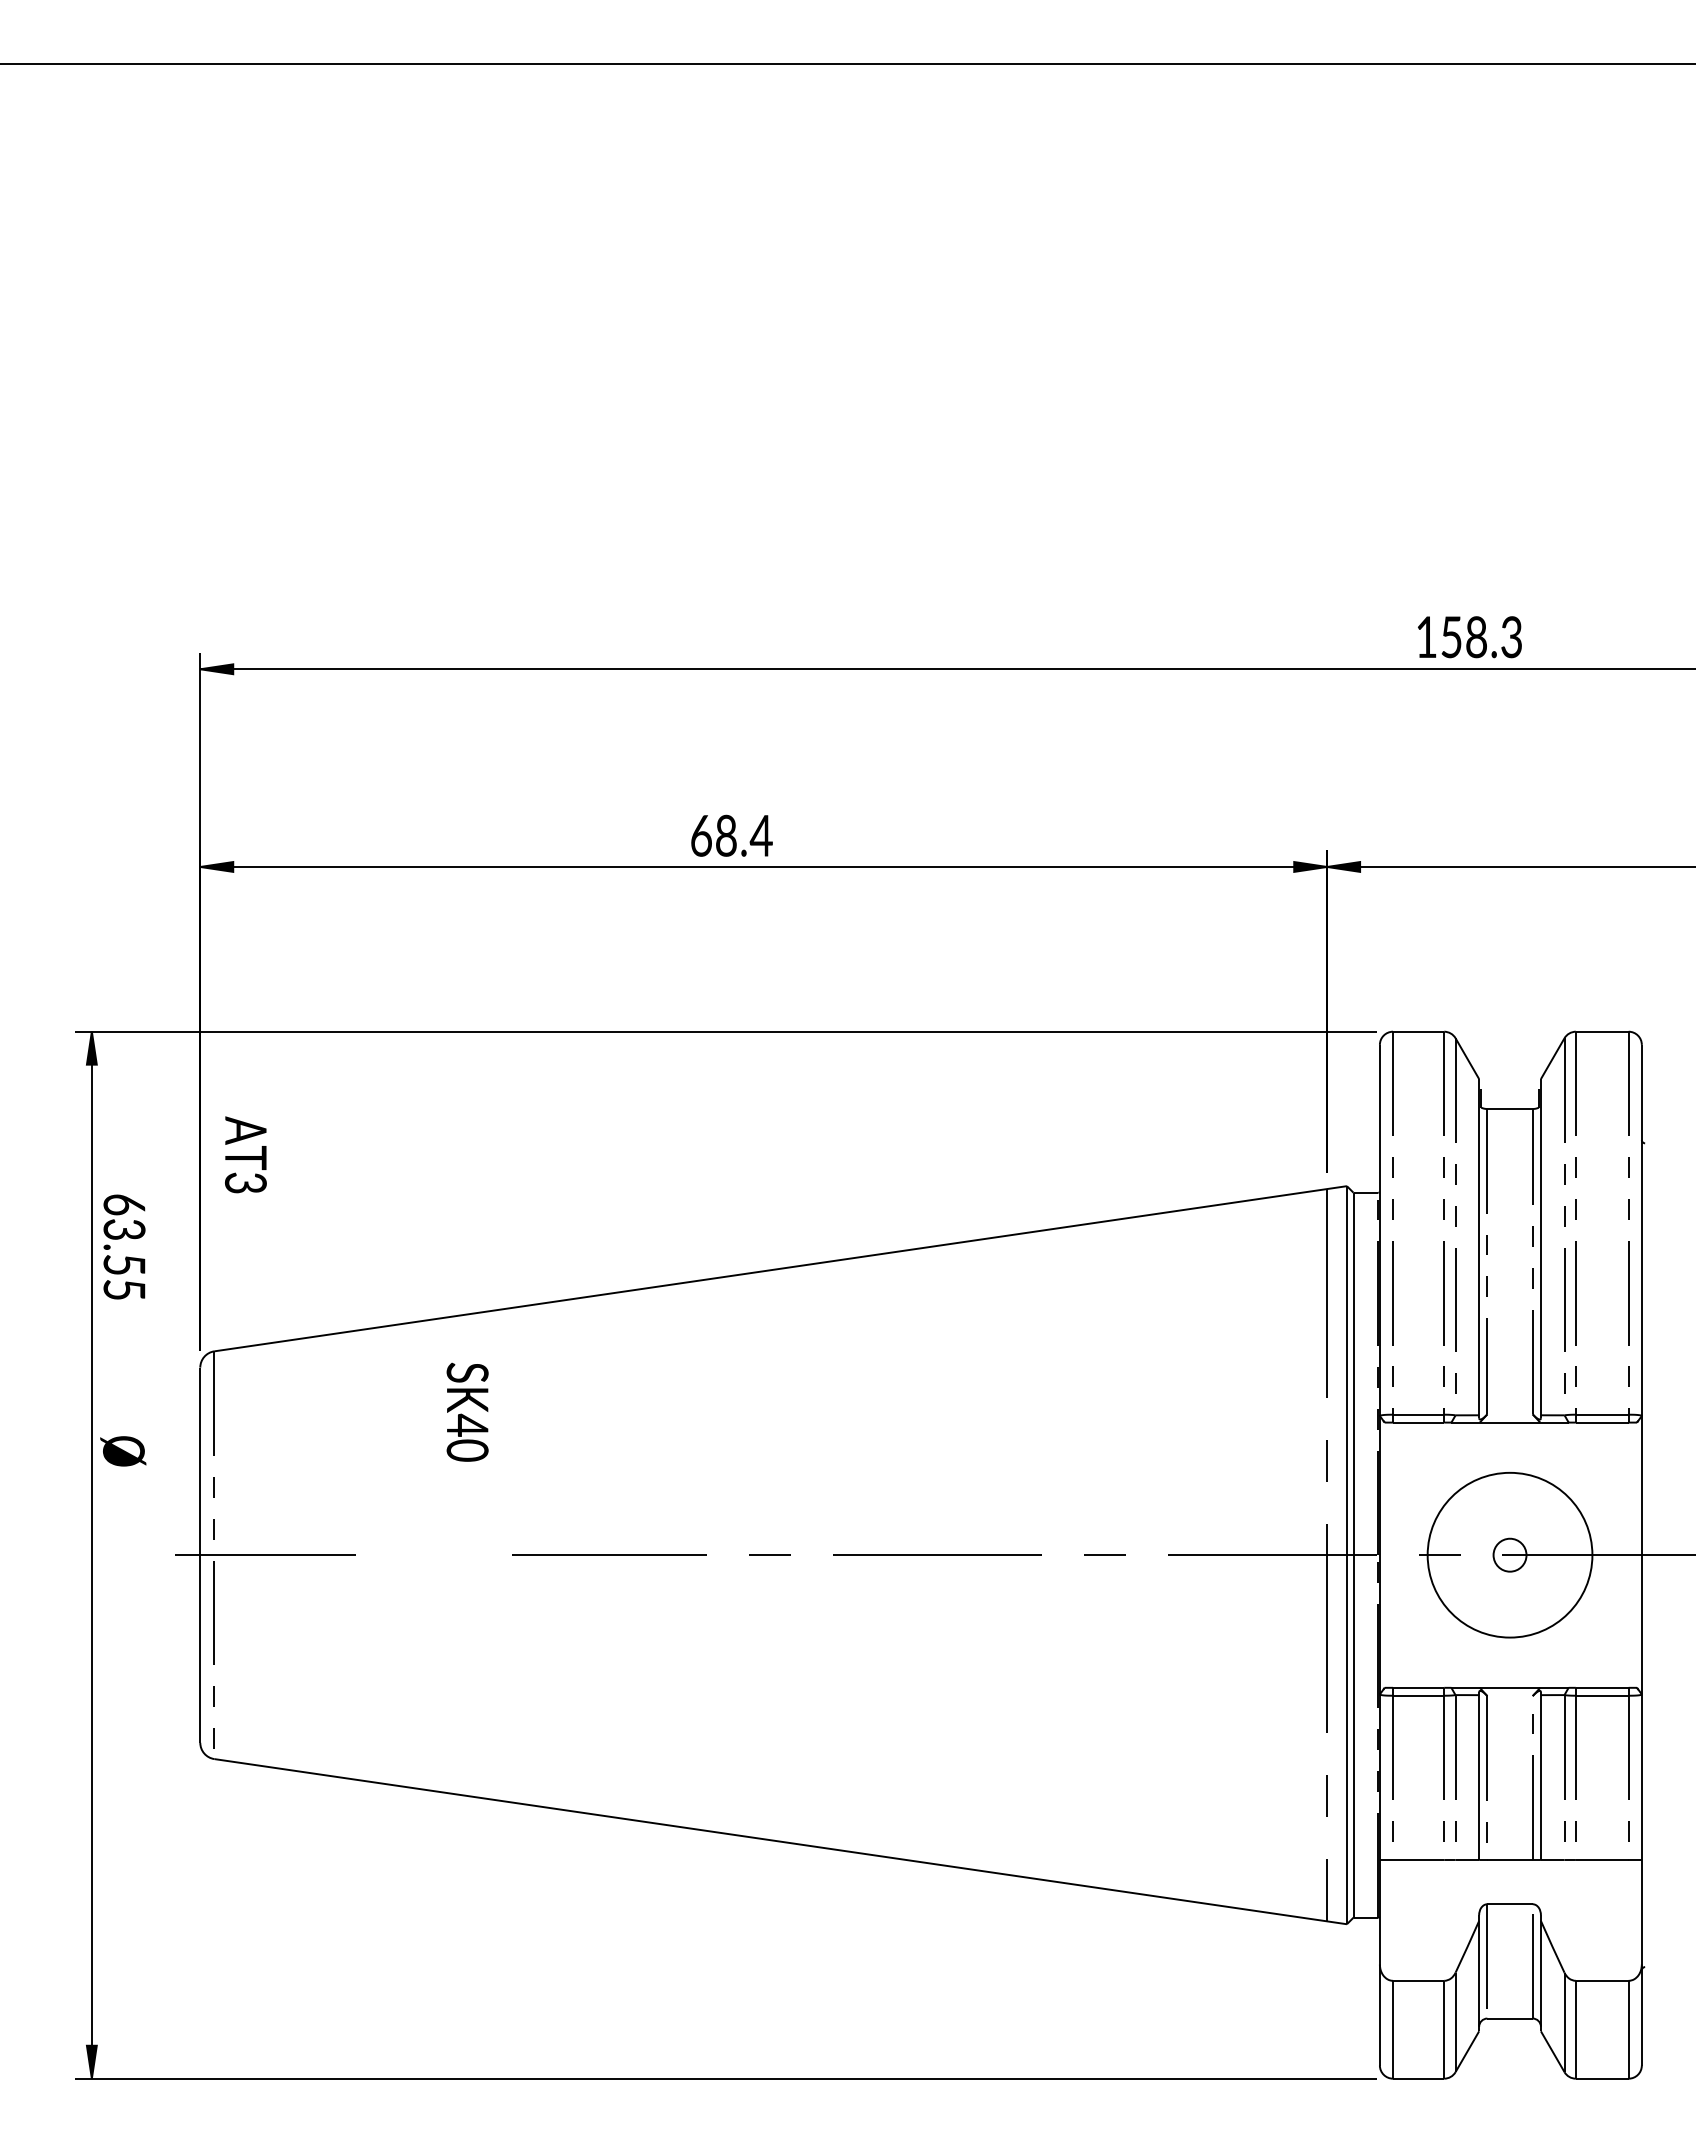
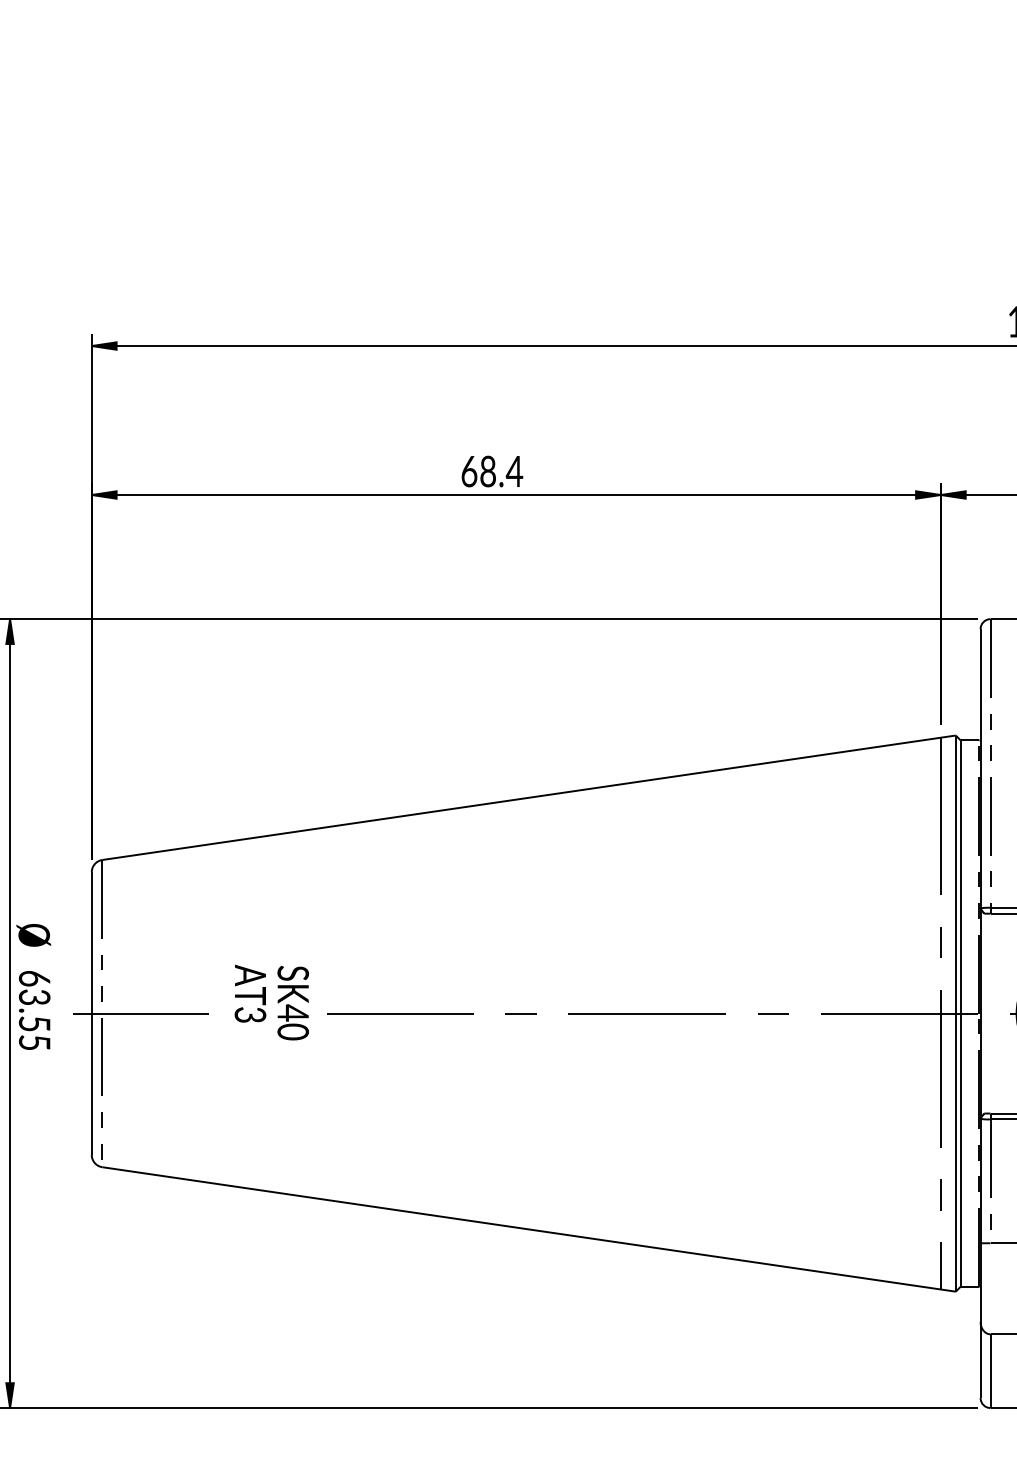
text: (245, 1154) -> (250, 993), moved
text: (124, 1246) -> (34, 1010), moved
text: (467, 1411) -> (293, 1002), moved

